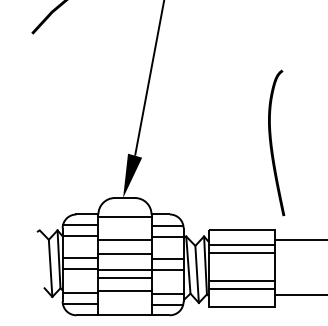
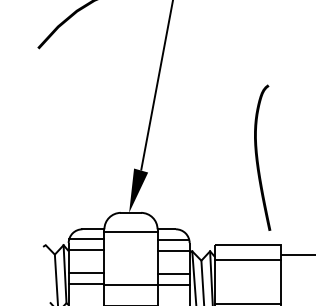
curve: (272, 142) -> (258, 157), moved
line: (124, 240) -> (130, 255), removed
line: (242, 252) -> (248, 267), removed
line: (124, 253) -> (130, 268), removed
line: (124, 277) -> (130, 292), removed
line: (242, 281) -> (248, 296), removed

